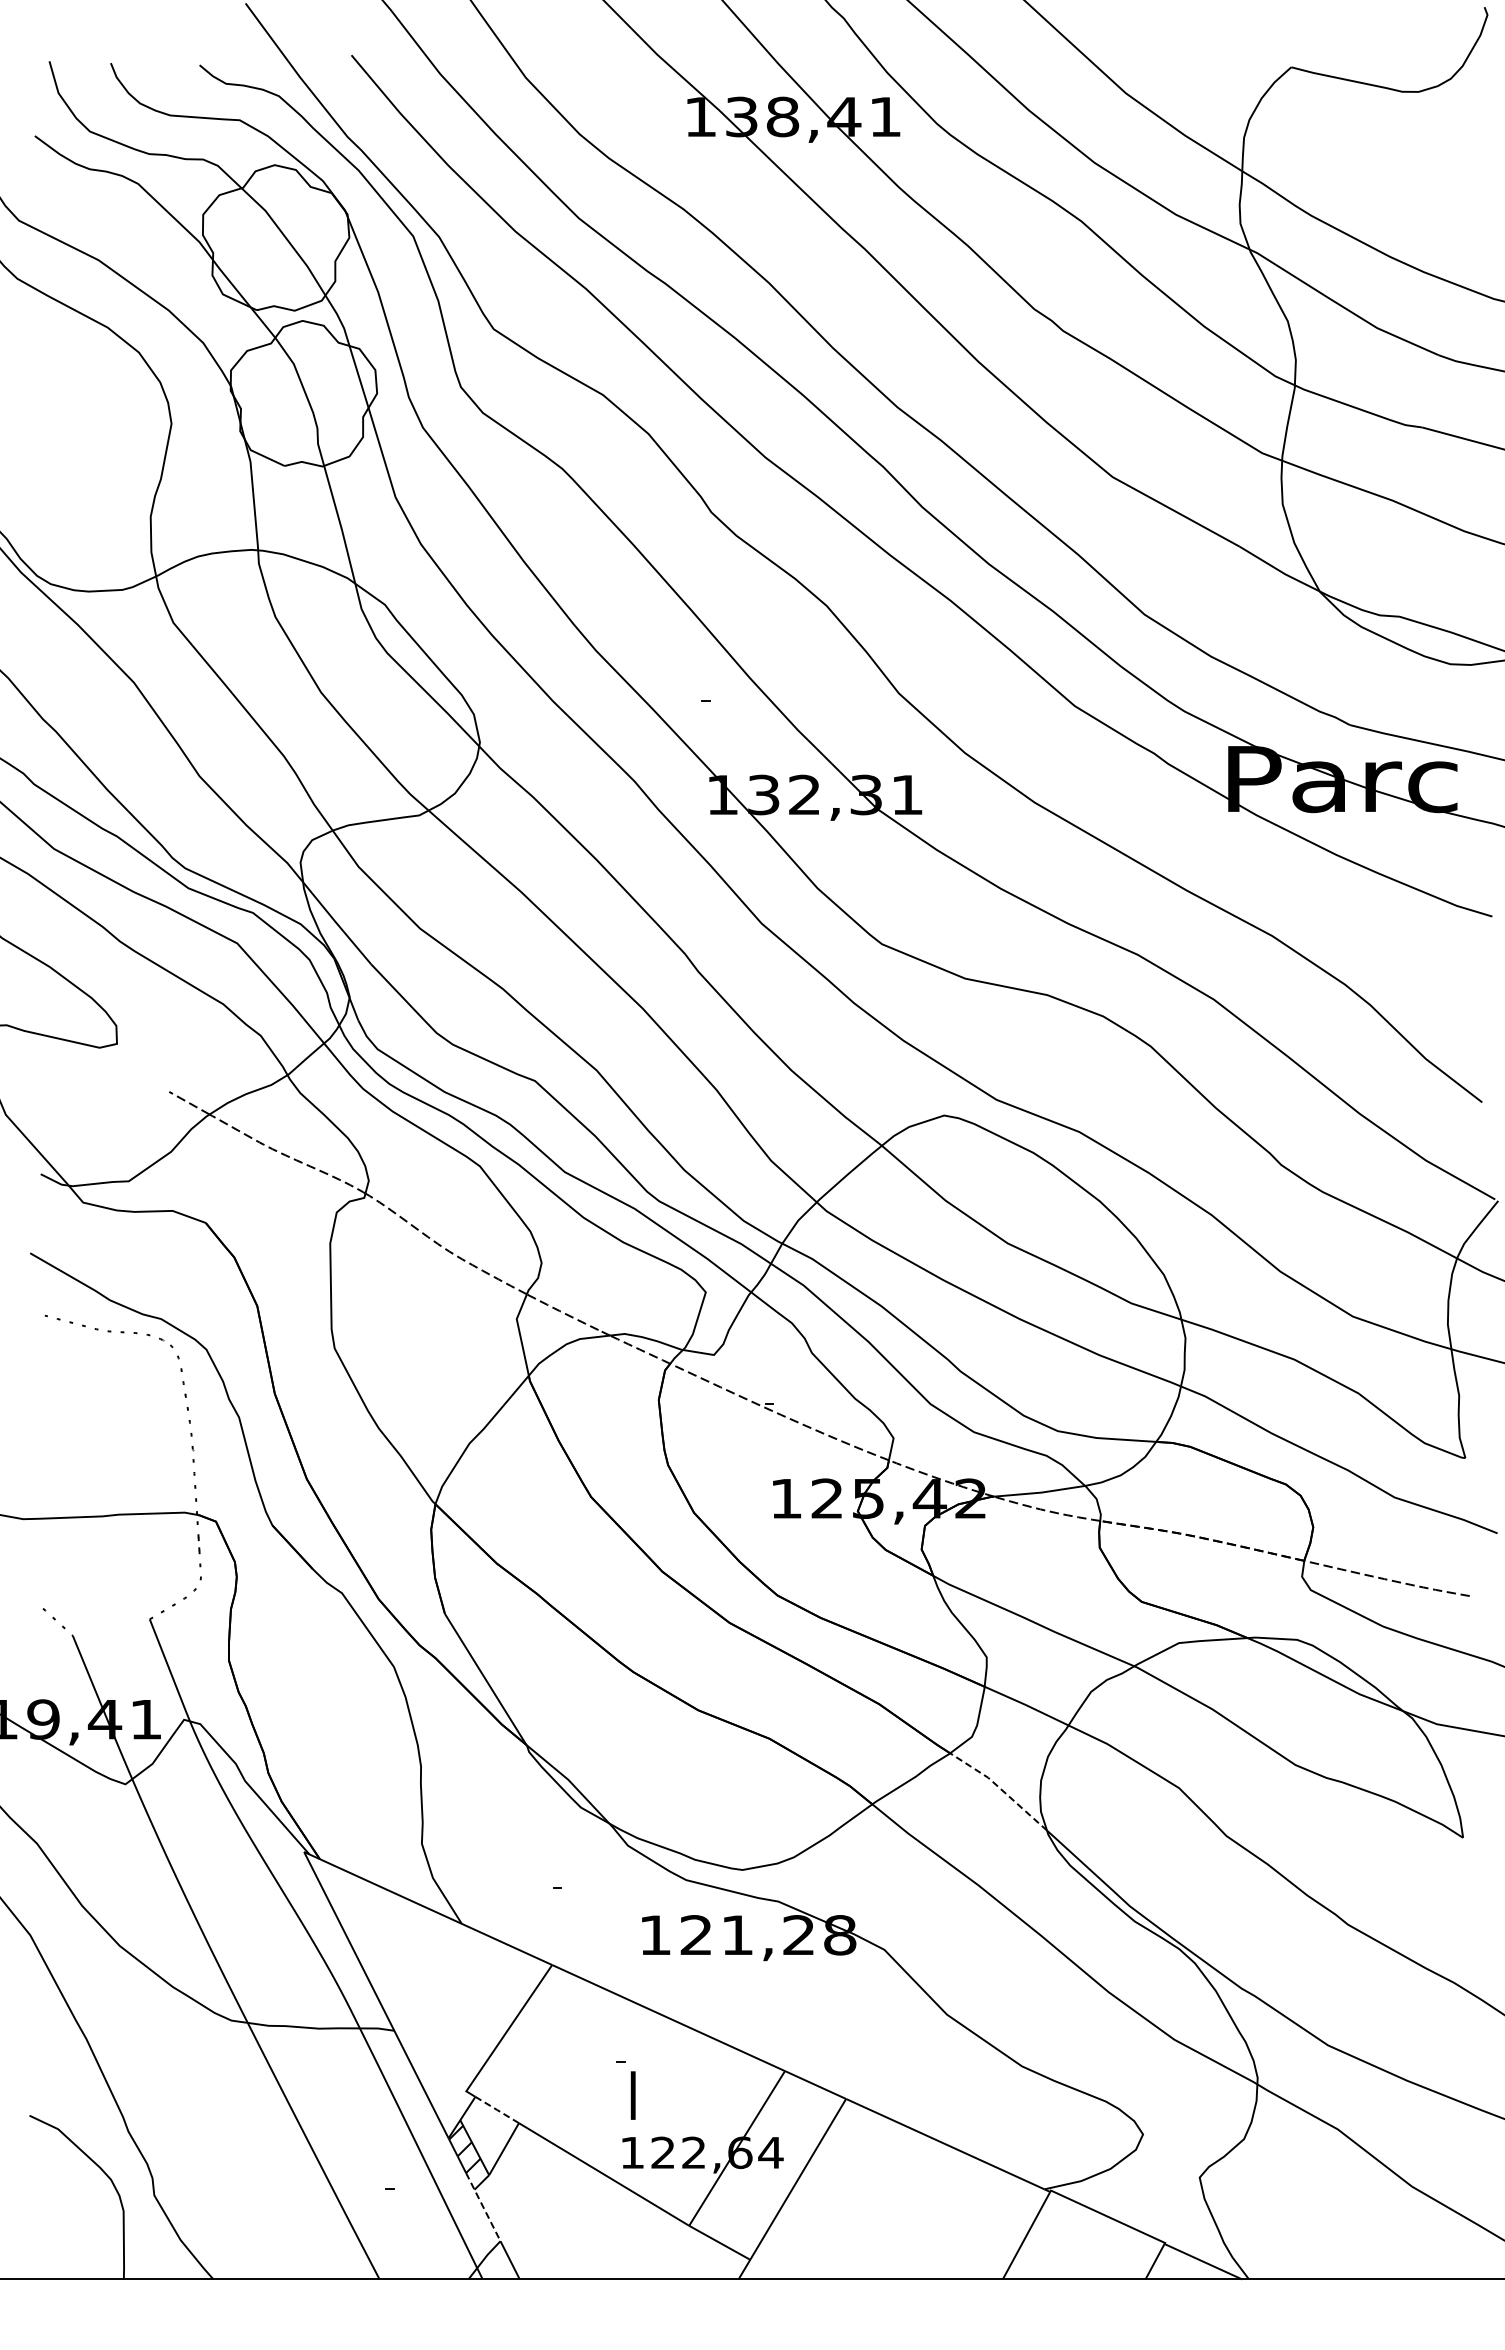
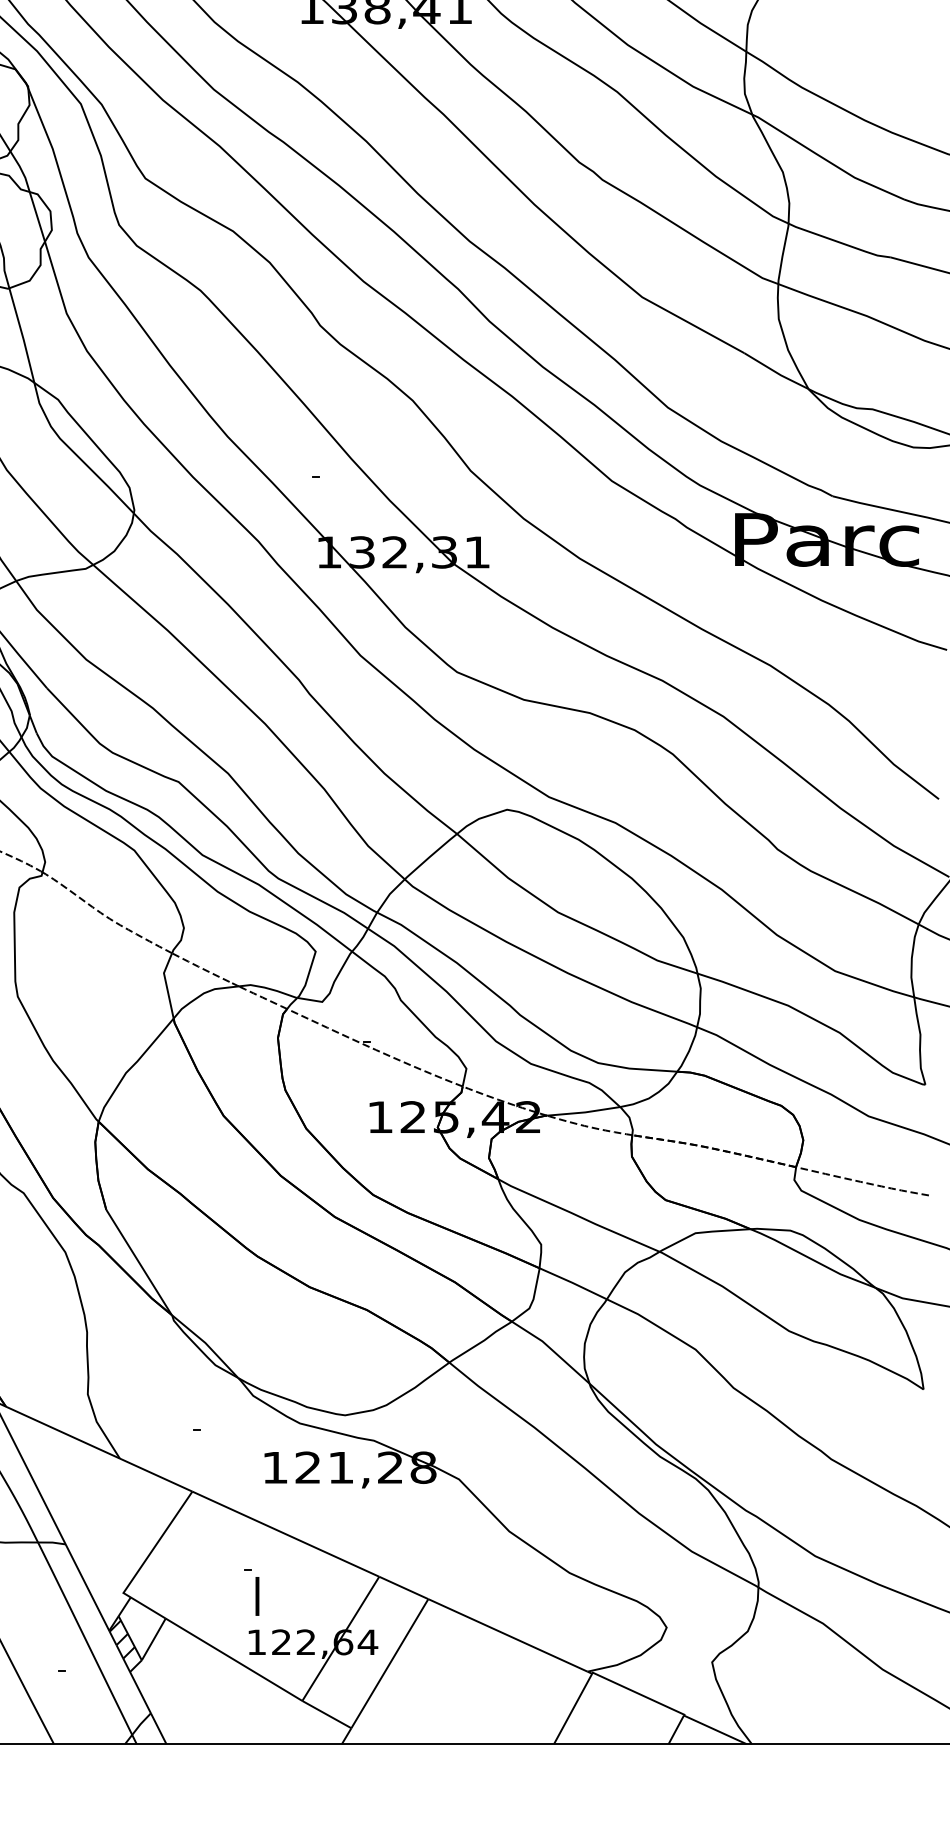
line: (999, 1787) -> (551, 1349), dashed -> solid
line: (497, 2110) -> (148, 1608), dashed -> solid
line: (483, 2207) -> (137, 1686), dashed -> solid

